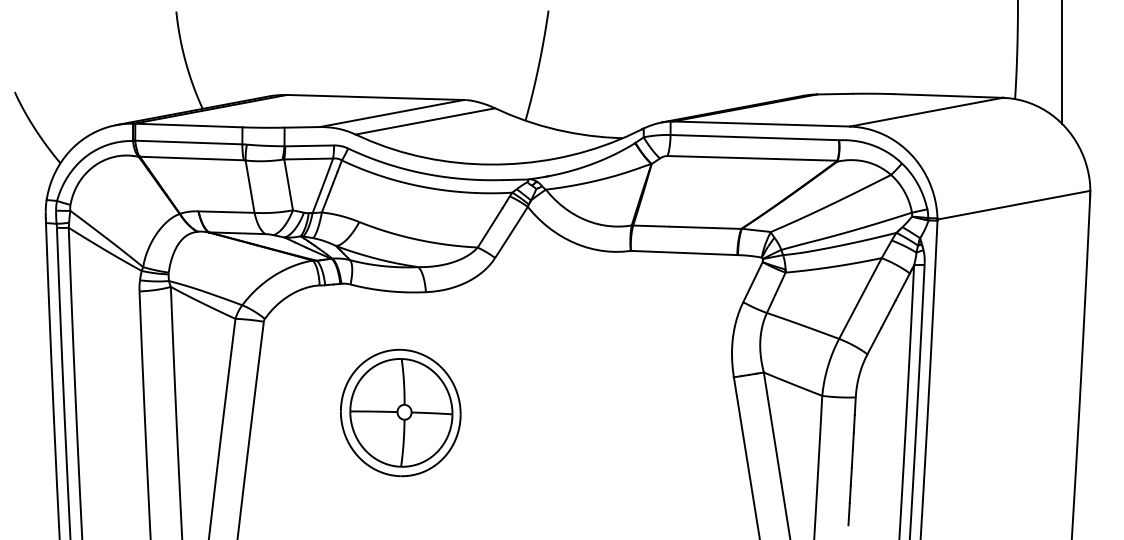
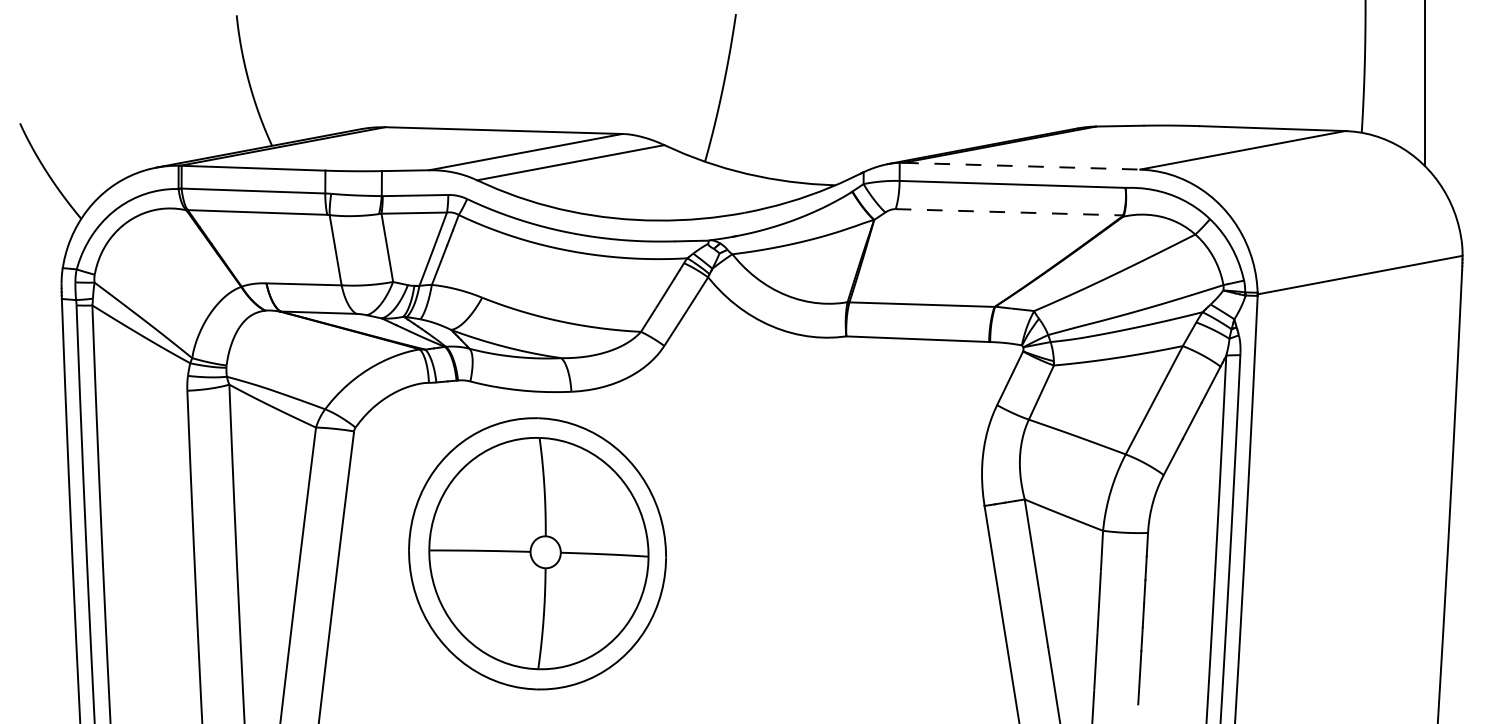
line: (762, 124) -> (1022, 166), solid -> dashed
line: (752, 158) -> (1009, 212), solid -> dashed
part: (400, 412) -> (537, 553), size x1.6

